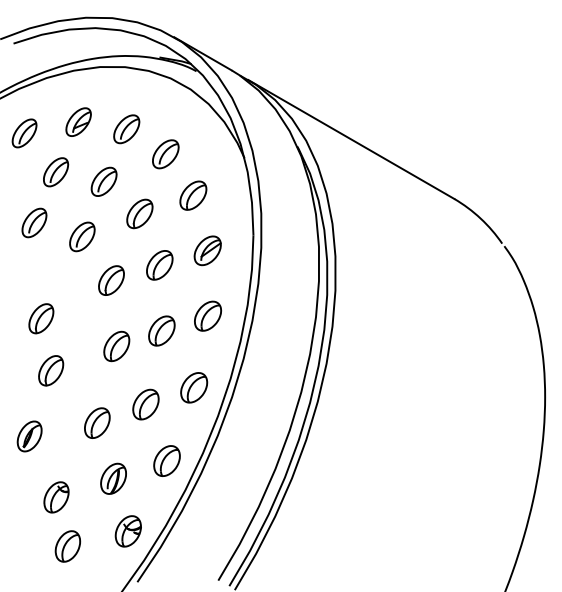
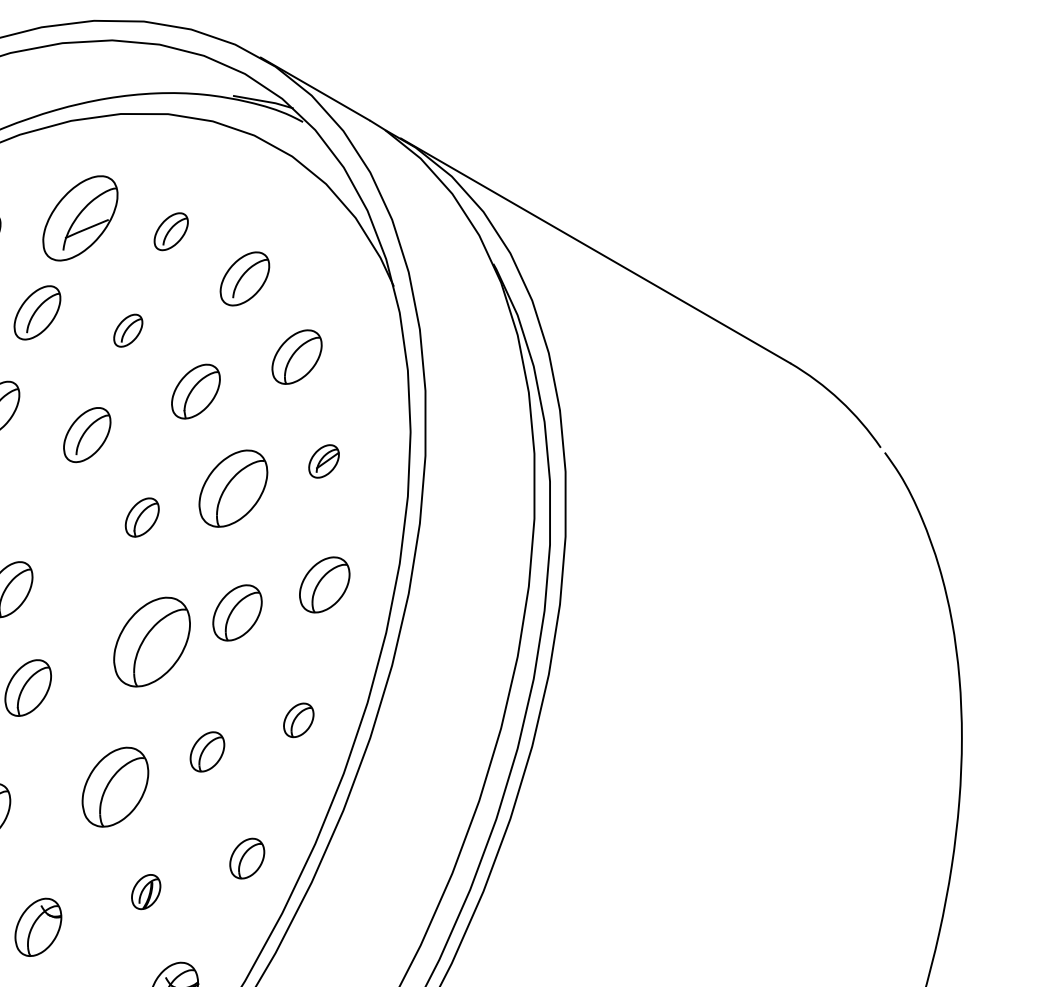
part: (78, 121) -> (79, 216), size x1.6
part: (126, 129) -> (170, 232), size x0.7
part: (103, 181) -> (127, 330), size x0.6
part: (207, 250) -> (323, 460), size x0.6
part: (159, 265) -> (233, 489), size x1.4
part: (111, 280) -> (142, 517), size x0.7
part: (116, 346) -> (151, 642), size x1.6
part: (194, 387) -> (299, 719), size x0.6
part: (145, 404) -> (206, 751), size x0.7
part: (97, 422) -> (115, 785), size x1.4
part: (166, 460) -> (246, 857), size x0.7
part: (113, 478) -> (146, 891), size x0.6

